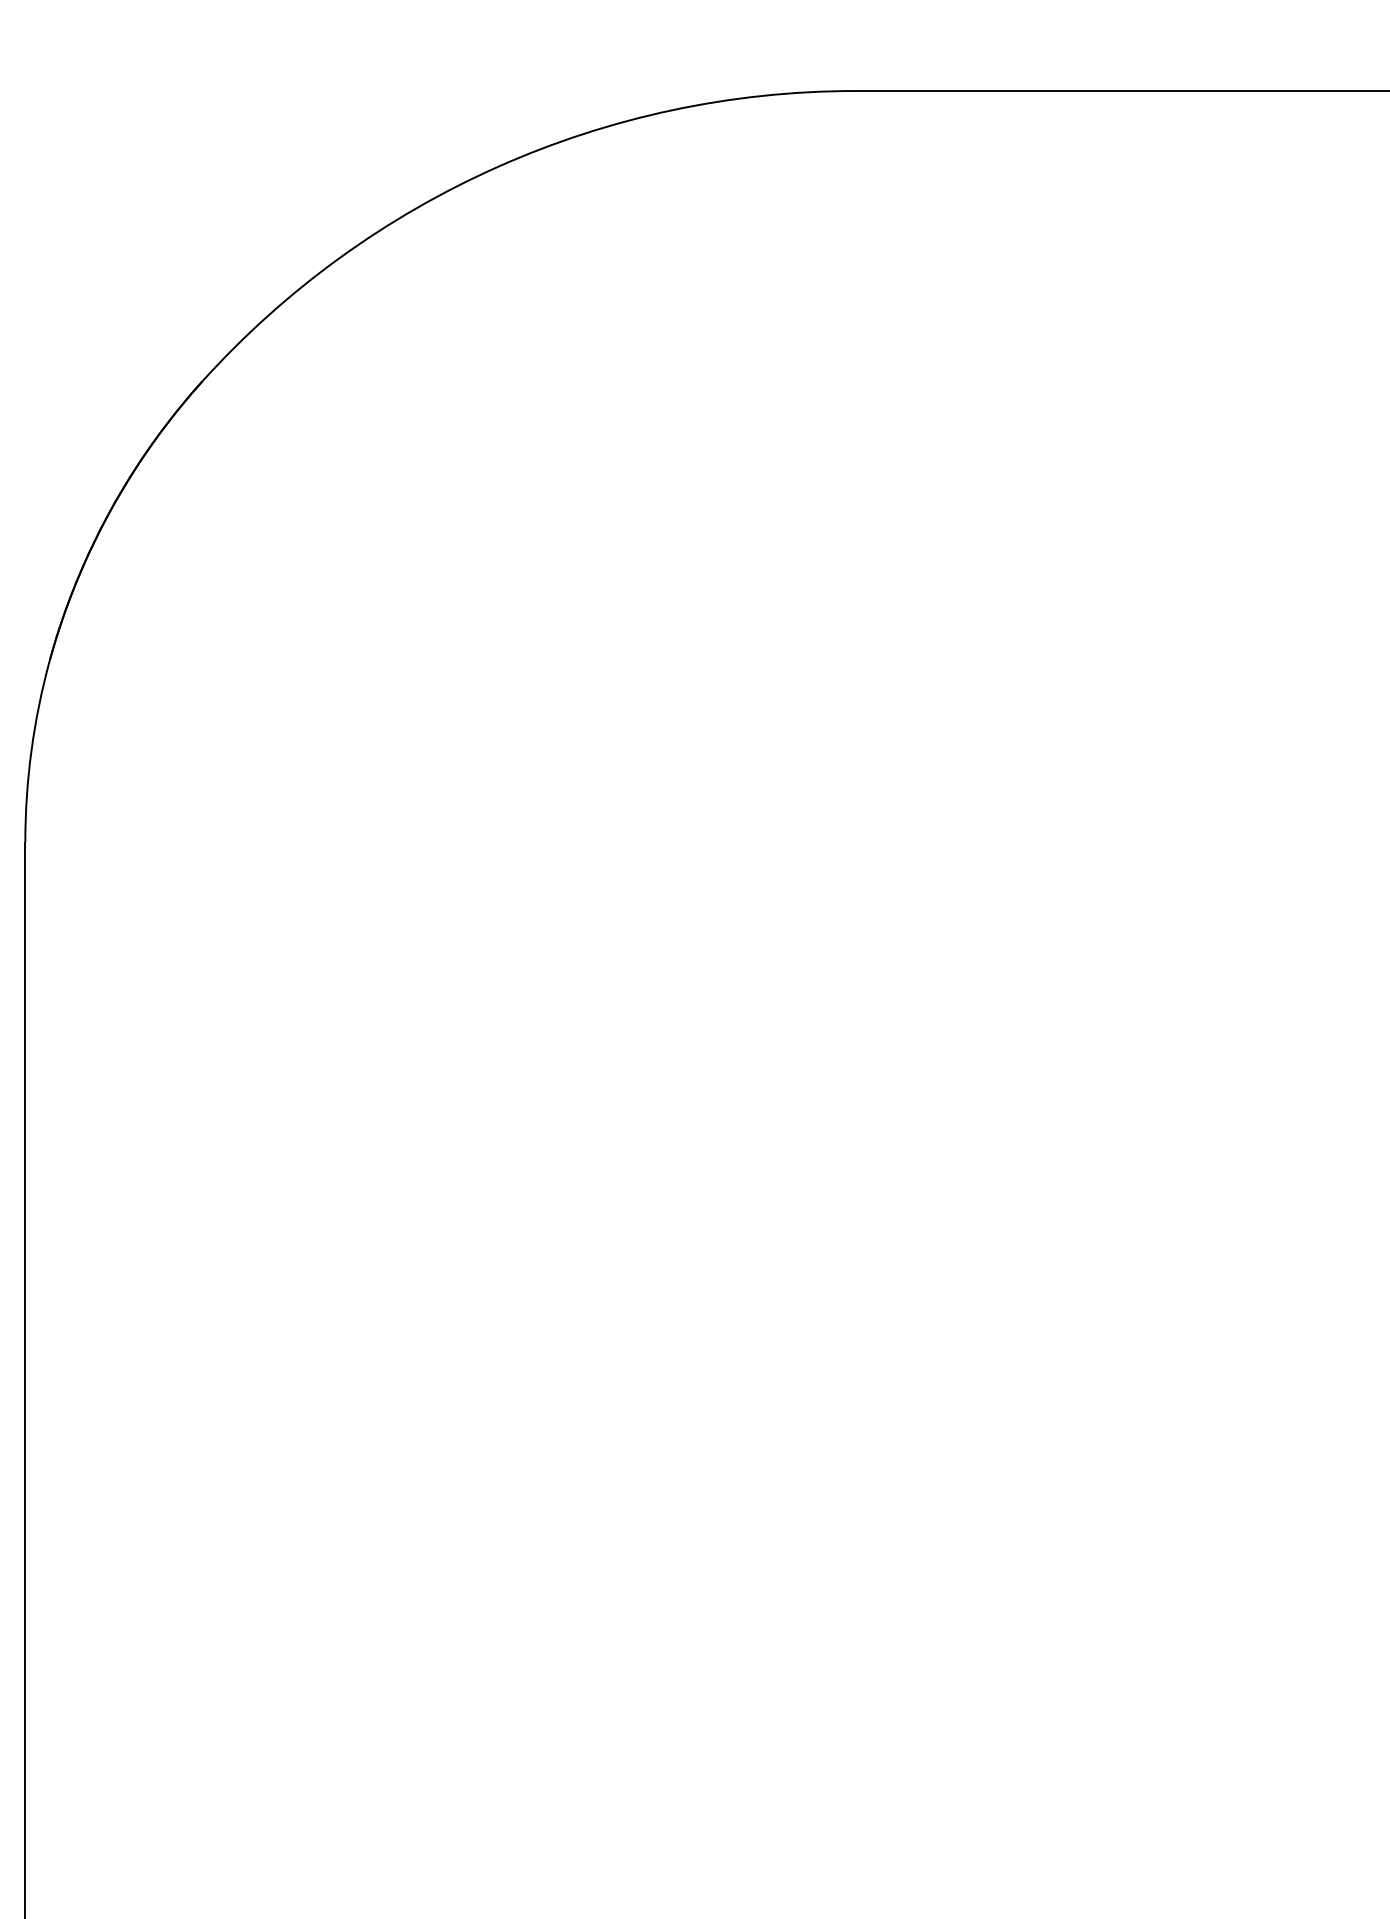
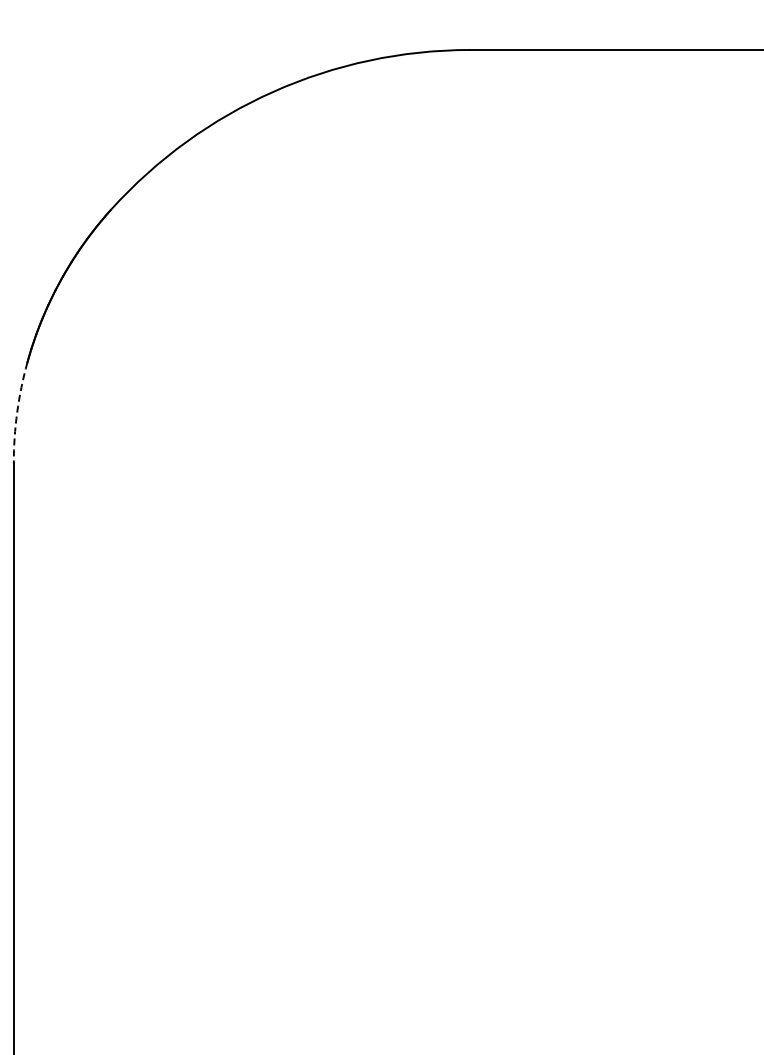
arc: (32, 750) -> (17, 412), solid -> dashed

